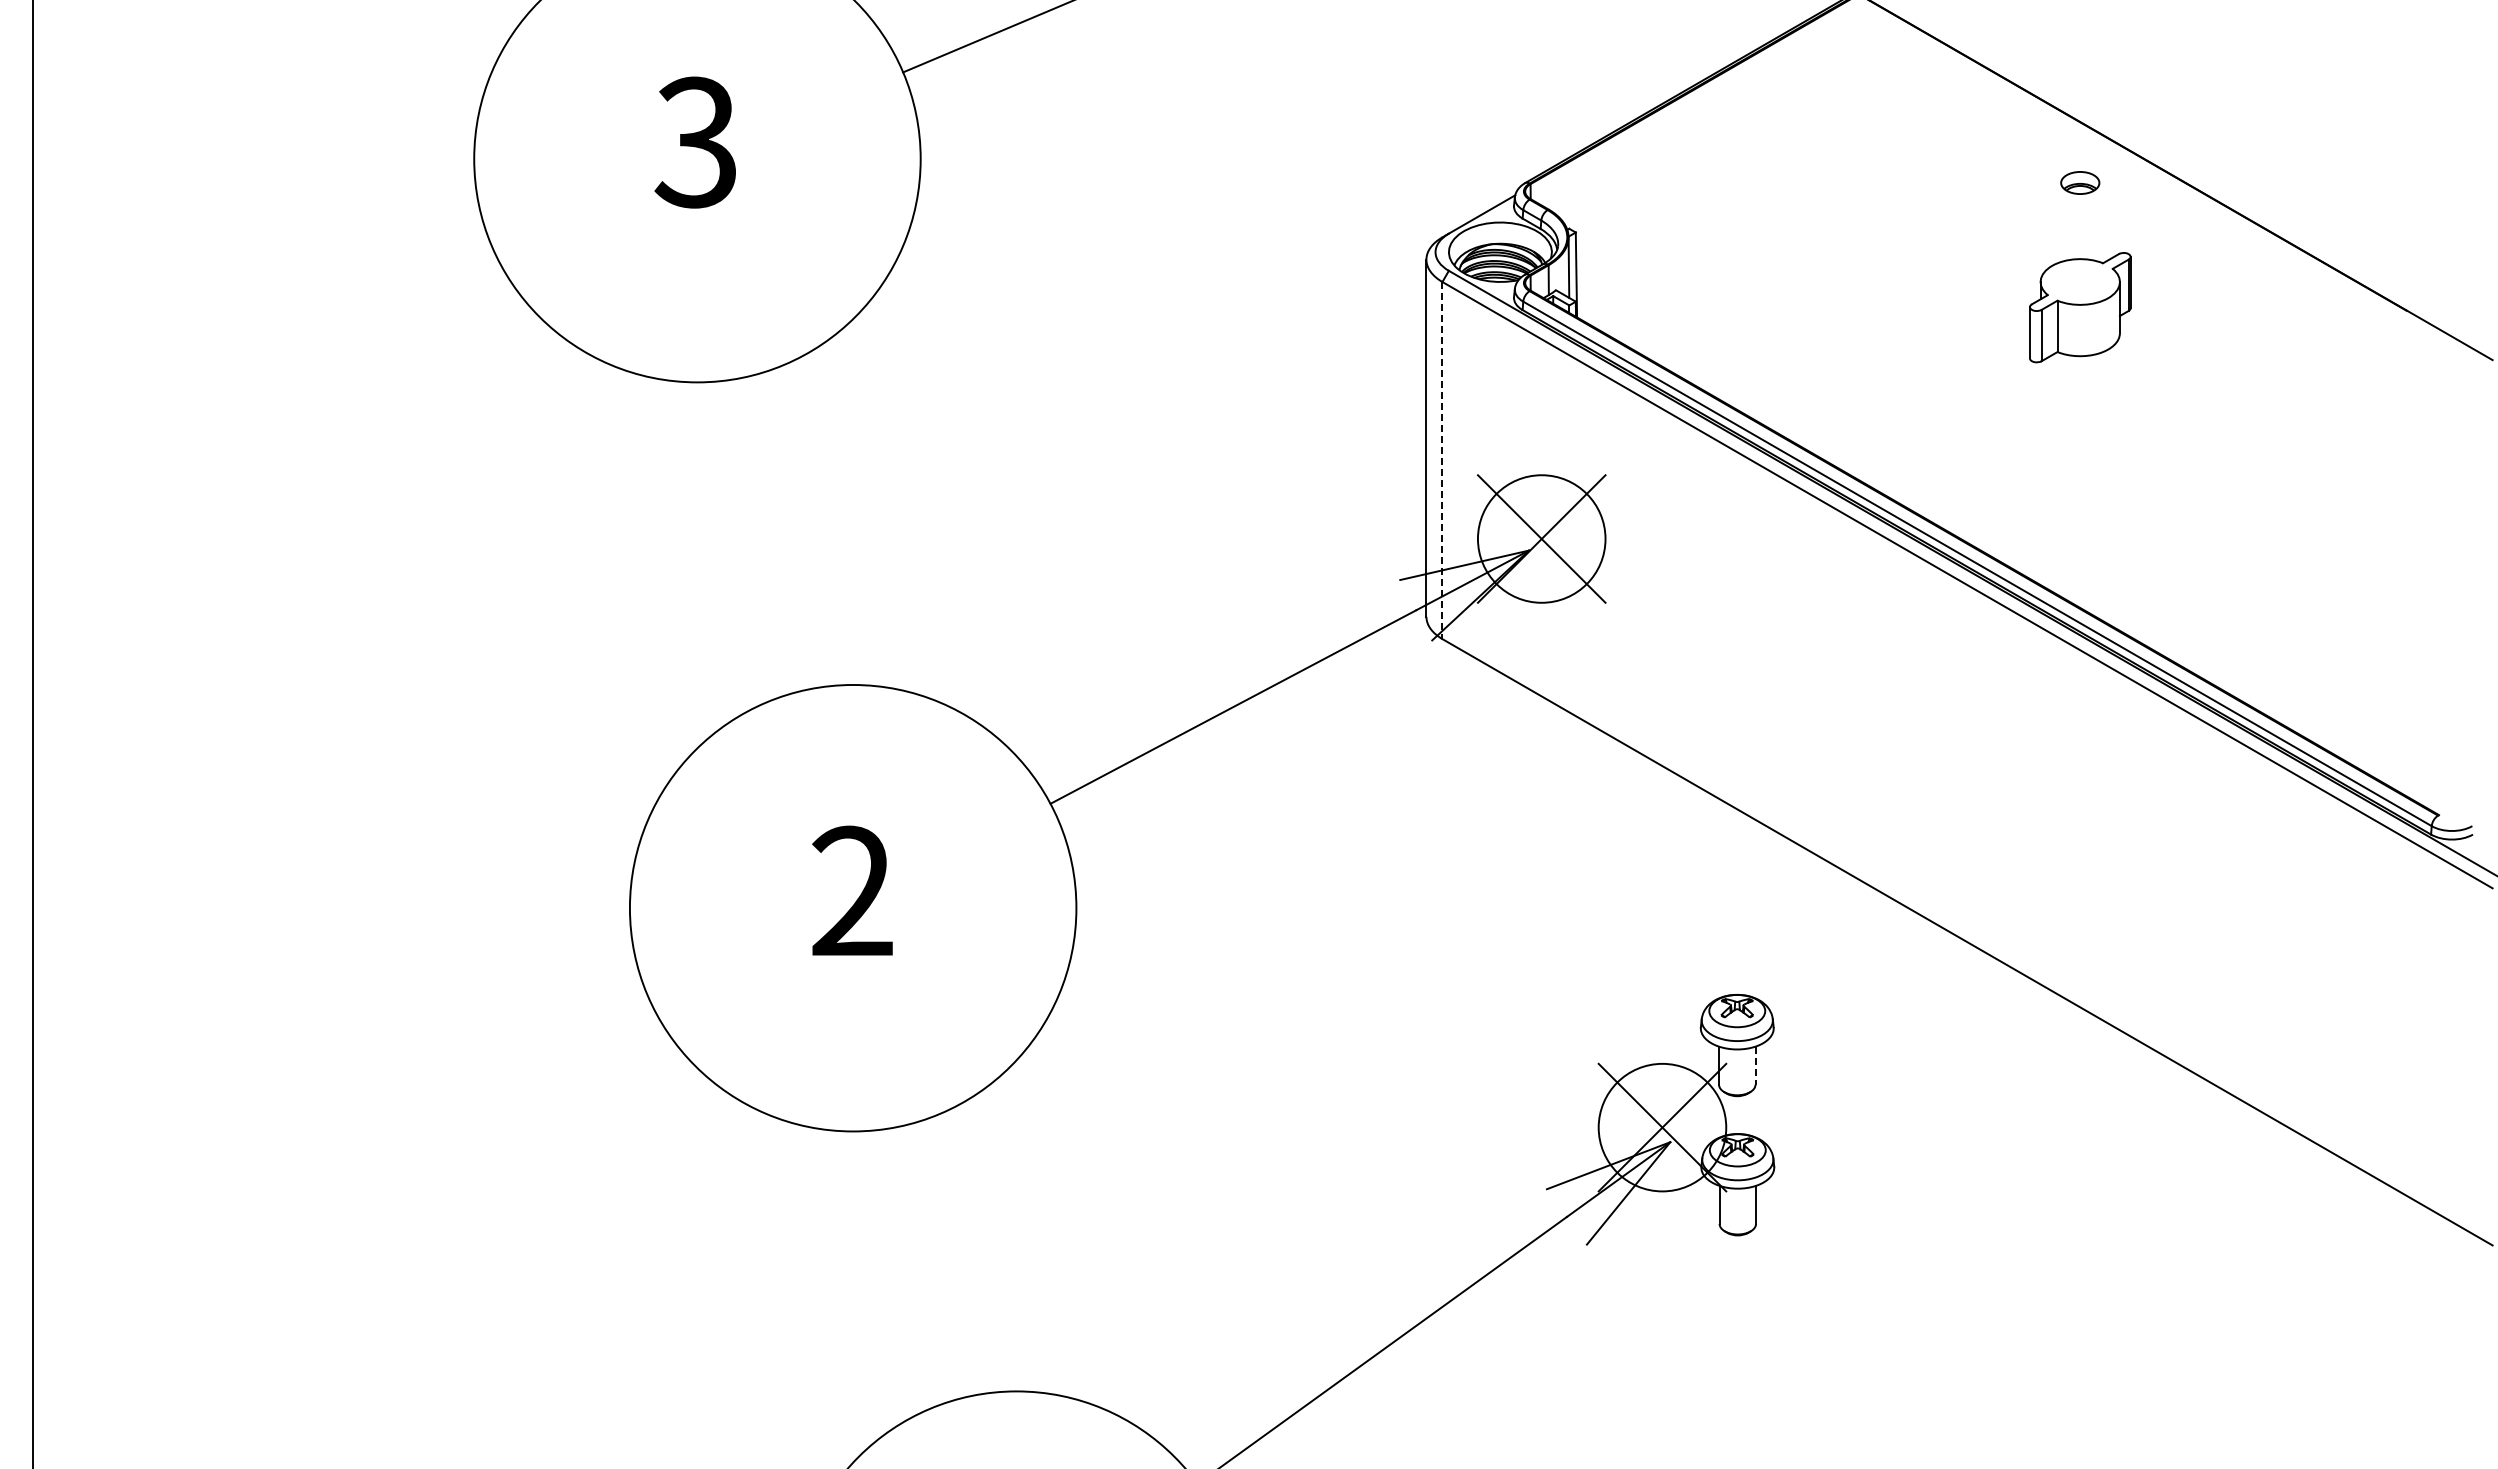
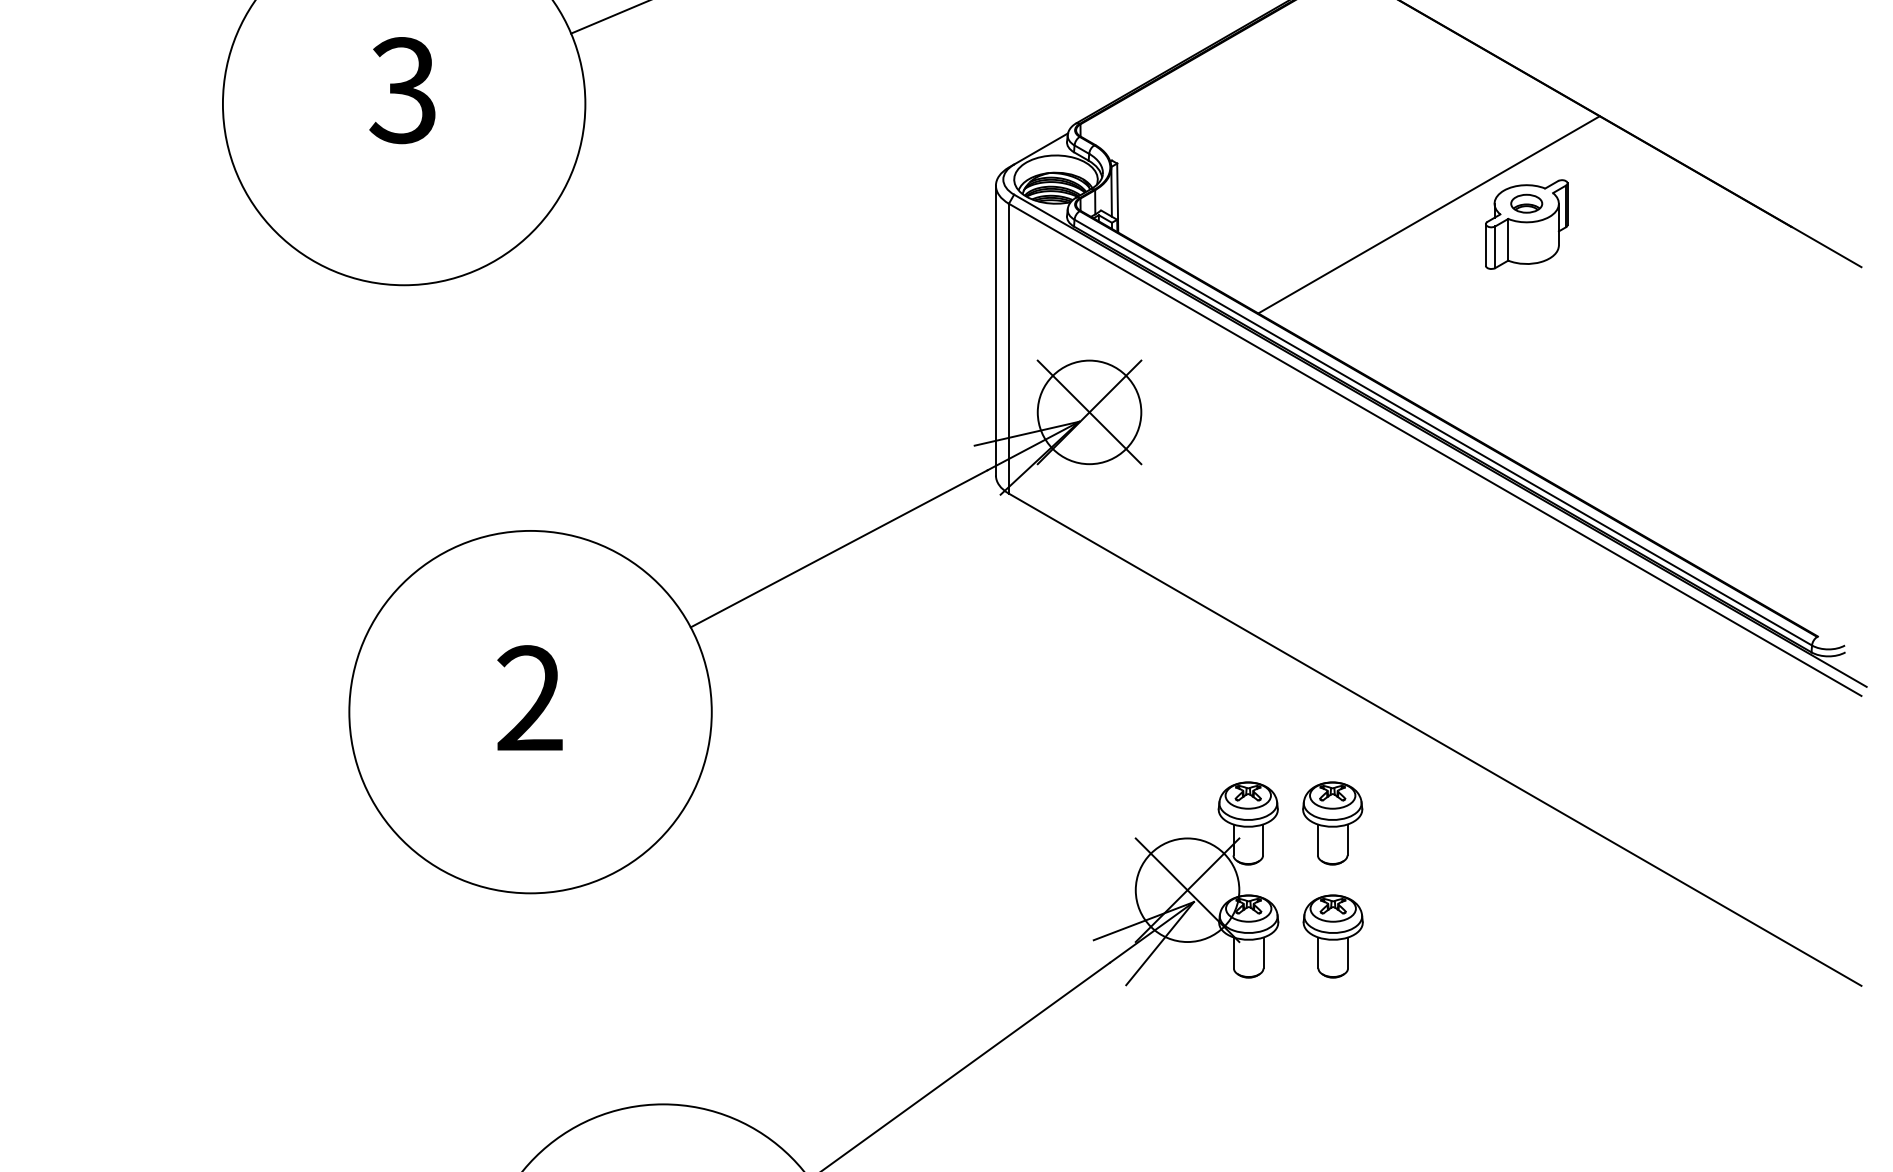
part: (2080, 182) -> (1526, 203), moved
line: (1959, 295) -> (1428, 214), added
line: (1442, 460) -> (1008, 348), dashed -> solid
part: (1840, 1045) -> (1332, 823), added
line: (1755, 1066) -> (1263, 840), dashed -> solid
part: (1841, 1184) -> (1332, 936), added

